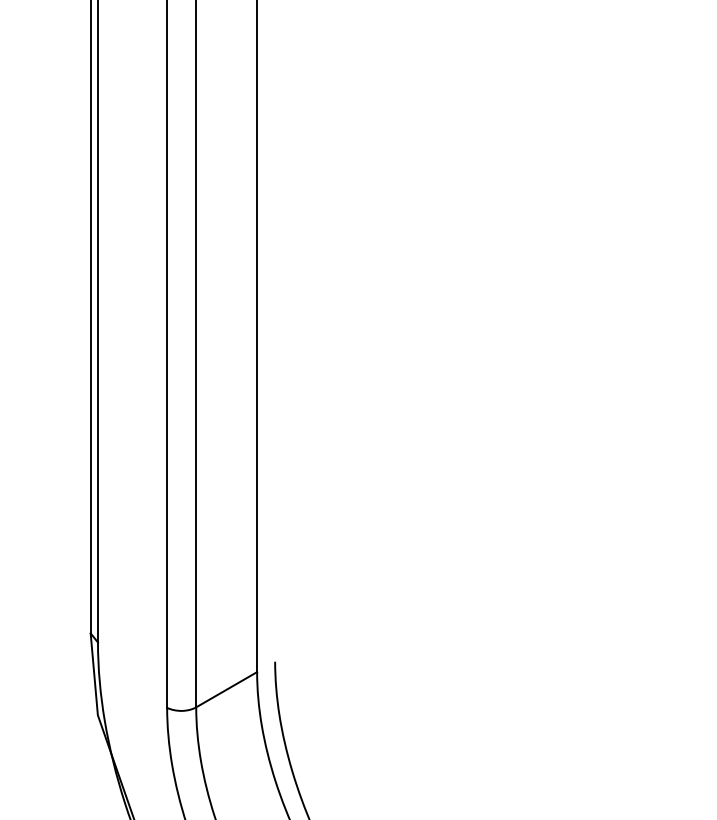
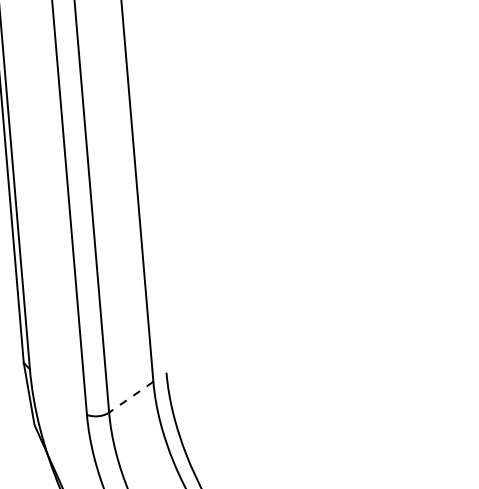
line: (226, 689) -> (131, 397), solid -> dashed

